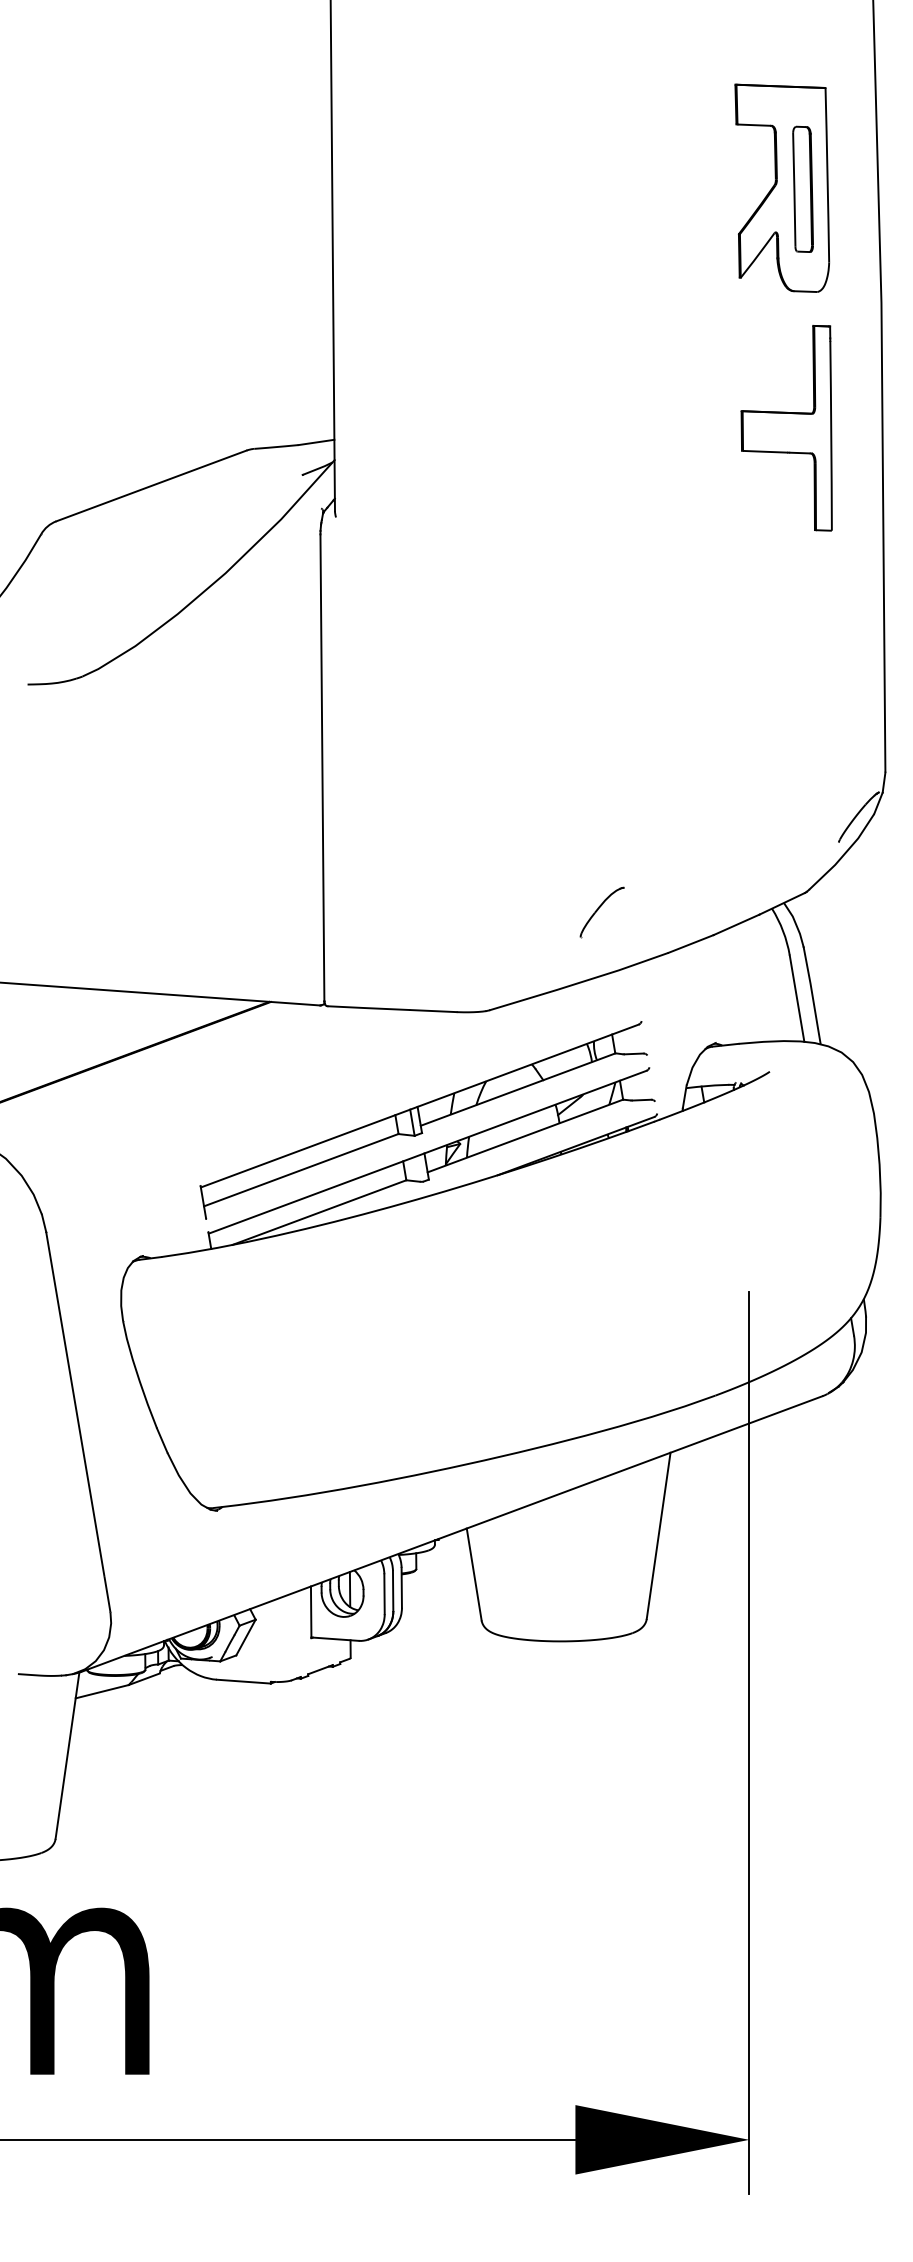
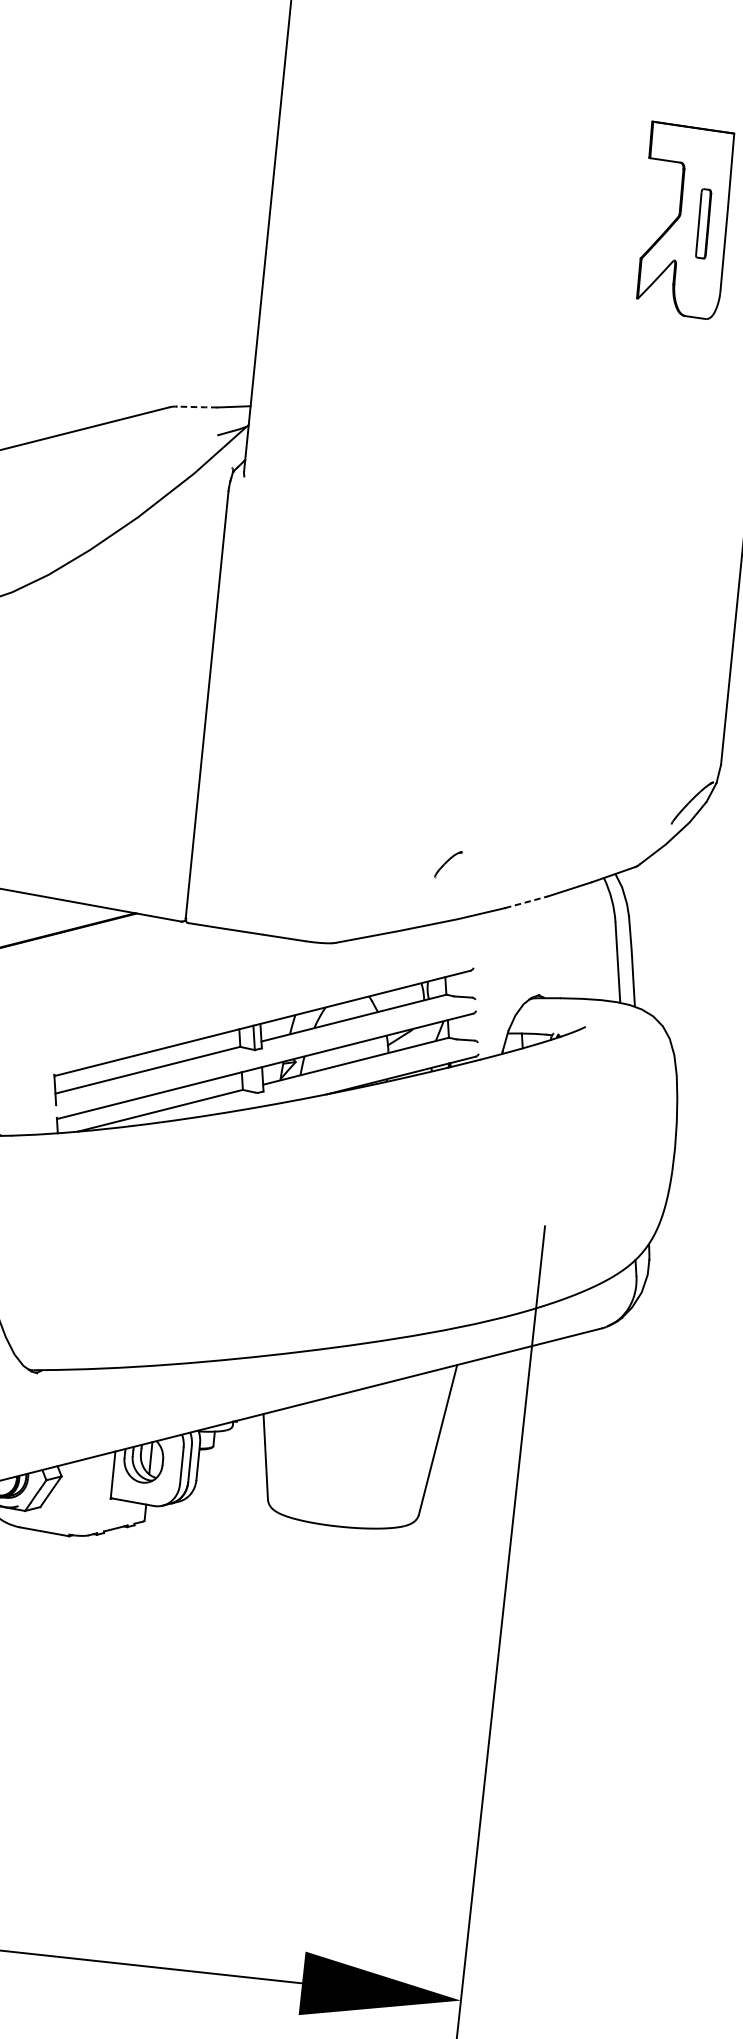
part: (802, 188) -> (703, 223), size x0.6
part: (786, 428) -> (664, 440), removed
line: (276, 447) -> (196, 407), solid -> dashed
part: (601, 912) -> (447, 864), size x0.6
line: (691, 943) -> (526, 901), solid -> dashed

